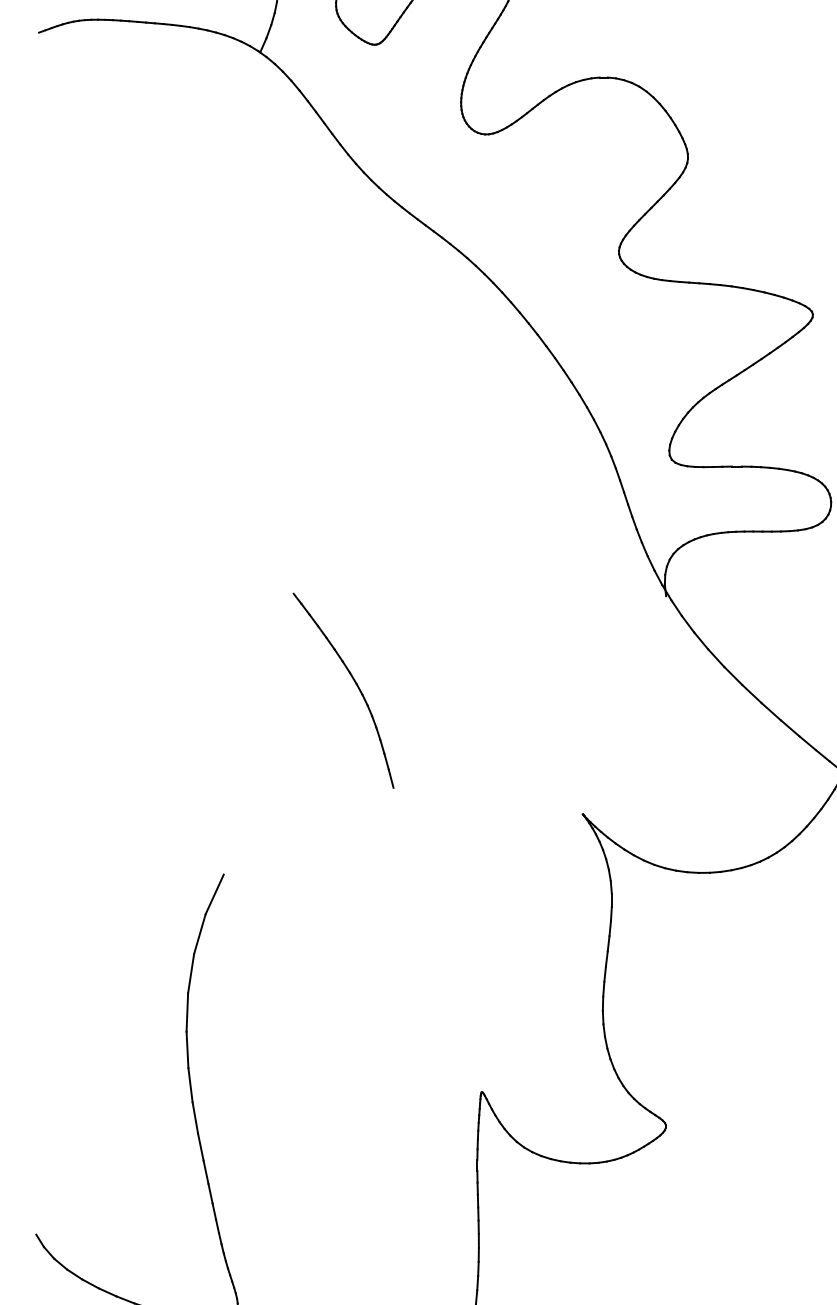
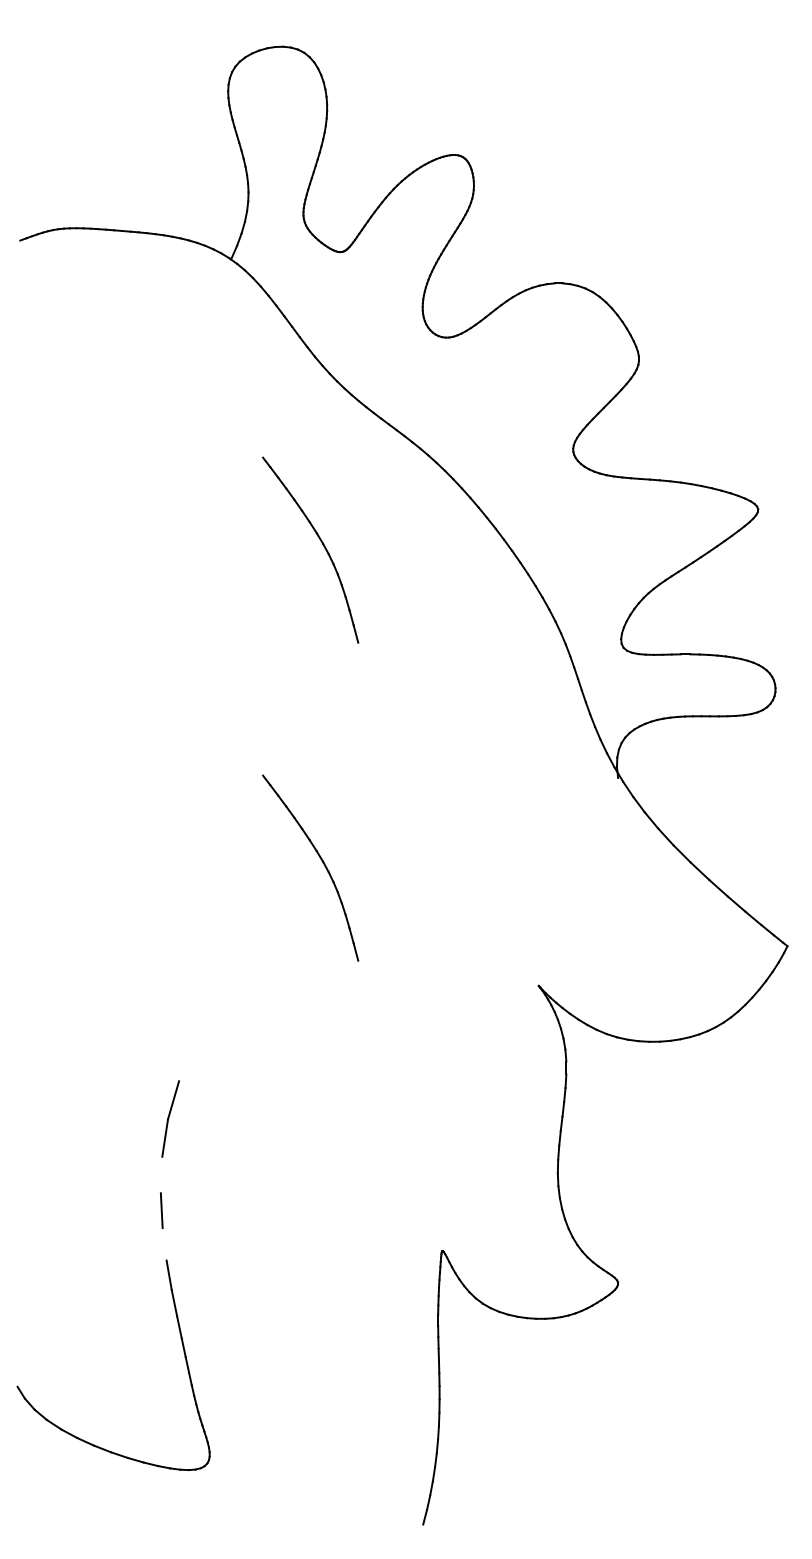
part: (355, 350) -> (321, 543), added
line: (214, 894) -> (187, 1062), removed
line: (187, 1012) -> (161, 1174), removed
line: (190, 1085) -> (164, 1244), removed

